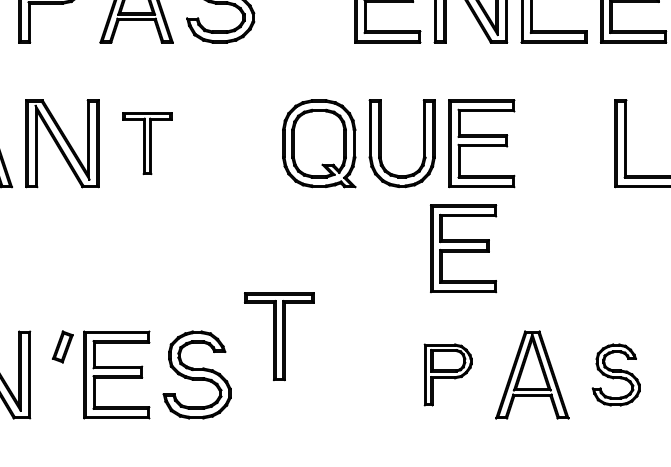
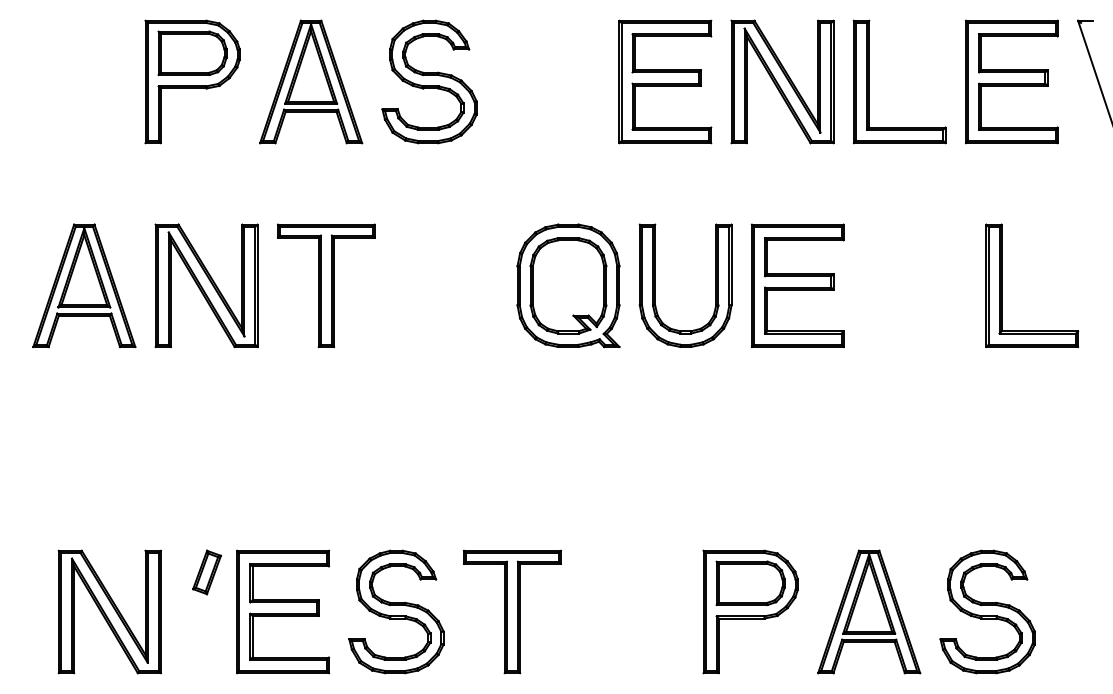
part: (147, 143) -> (326, 285), size x1.43
part: (463, 248) -> (771, 433), removed
part: (279, 336) -> (512, 611), moved
part: (448, 374) -> (750, 611), size x1.43
part: (616, 374) -> (987, 611), size x1.43

